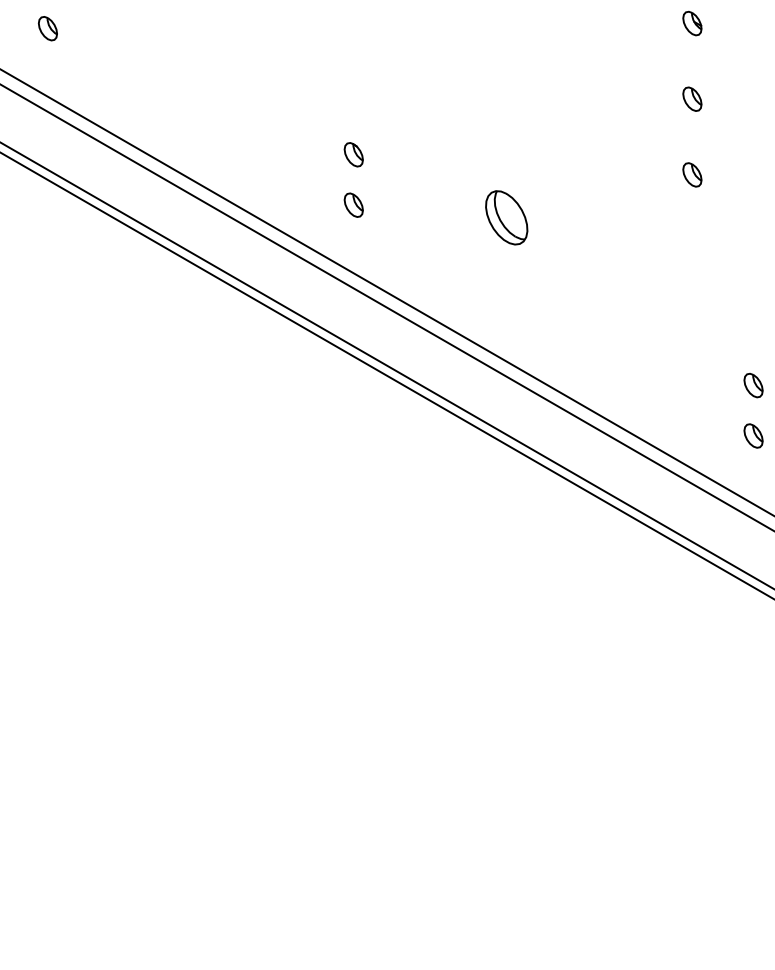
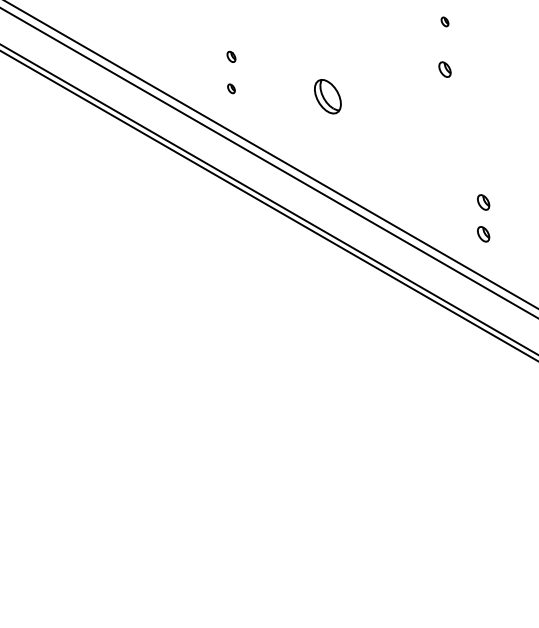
part: (691, 98) -> (444, 21), size x0.6
part: (353, 154) -> (231, 56), size x0.7
part: (353, 204) -> (231, 88), size x0.6

